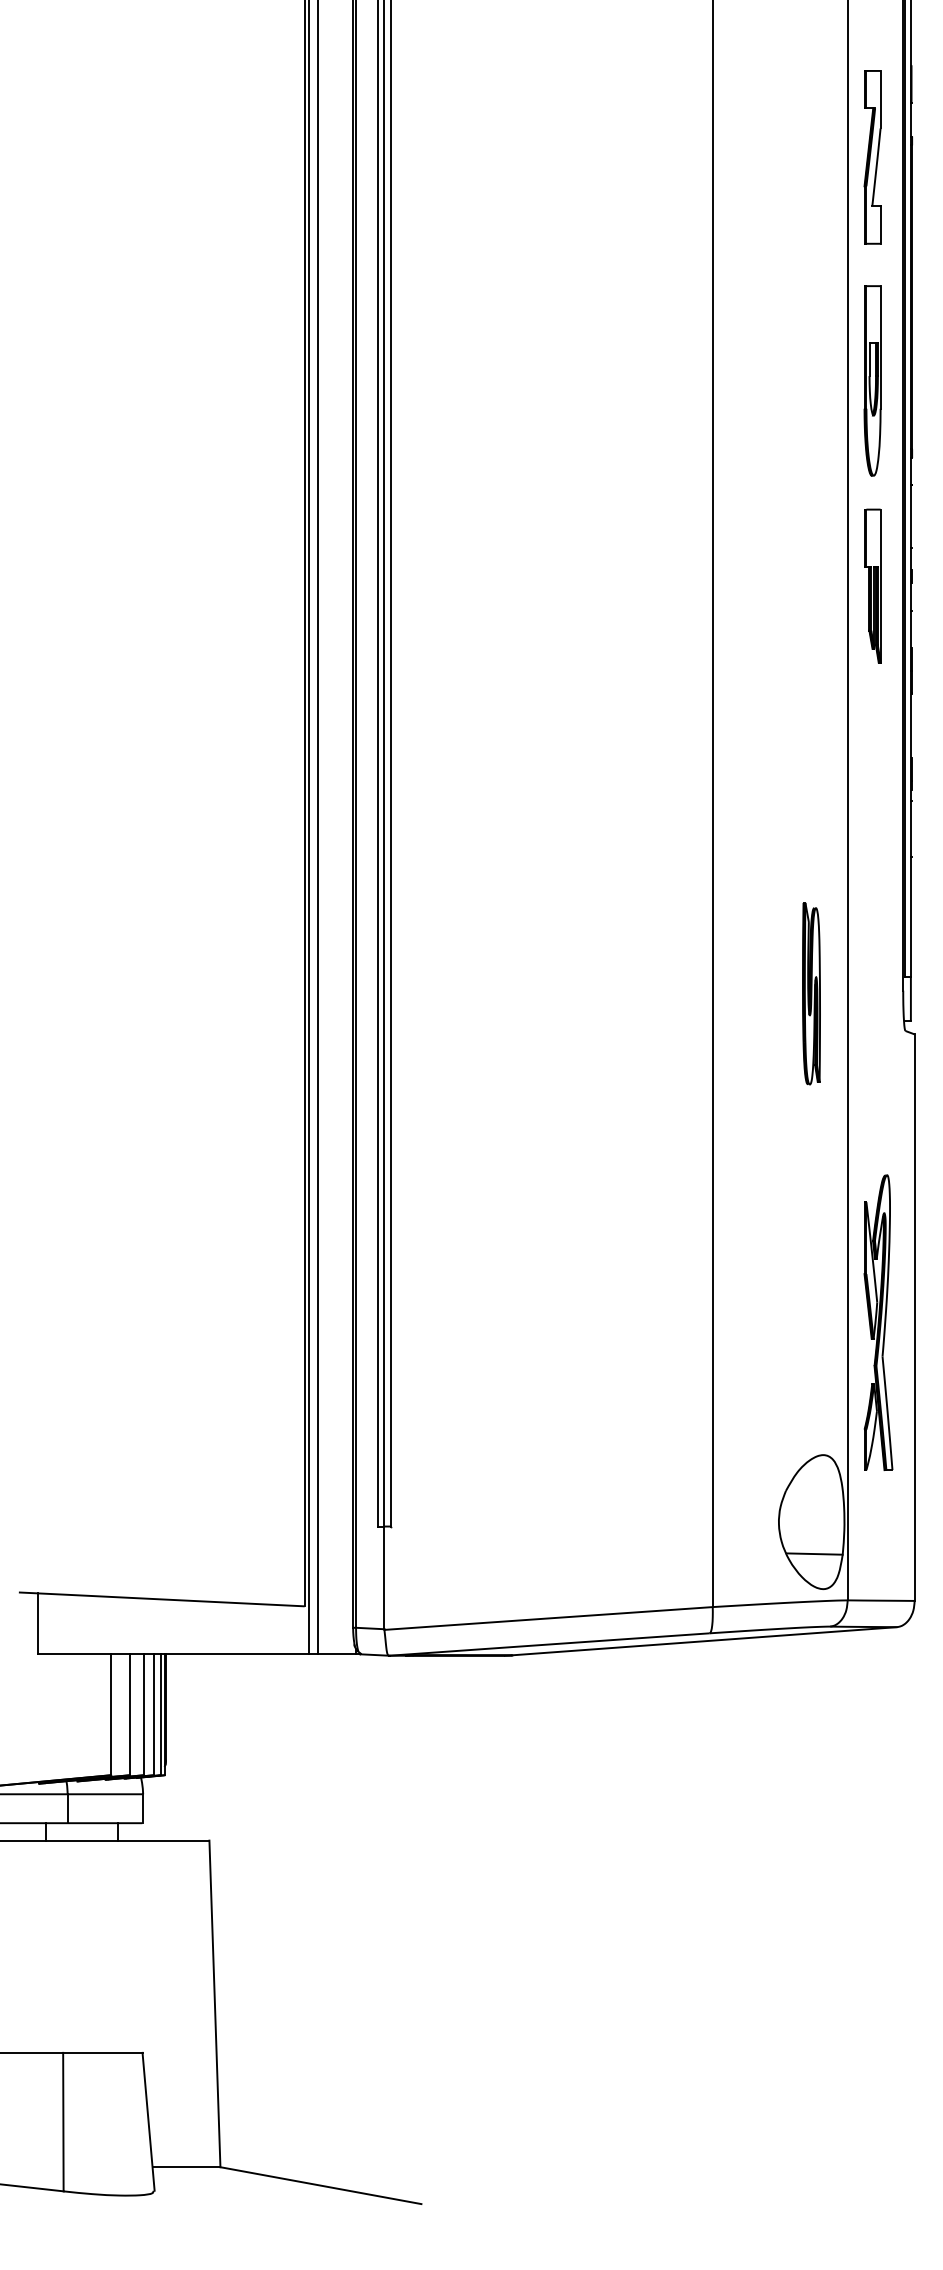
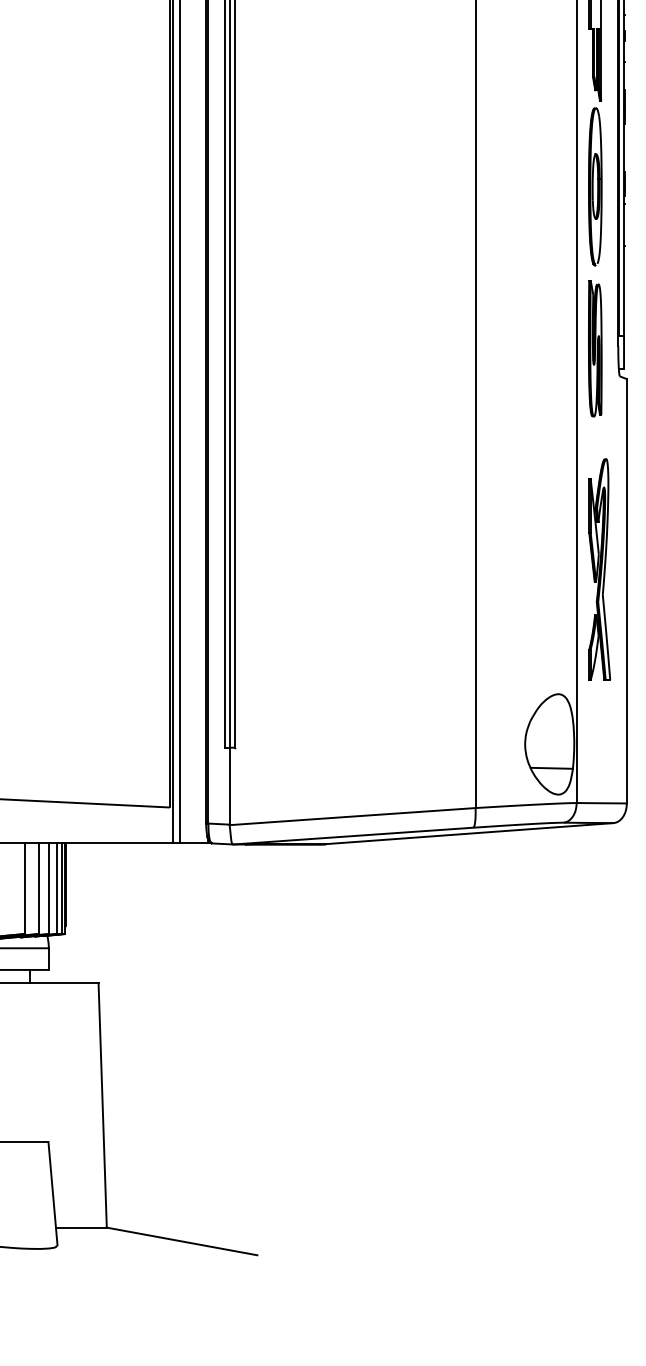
part: (872, 777) -> (595, 186), added
part: (811, 993) -> (595, 348), moved
part: (878, 1322) -> (599, 569), moved

